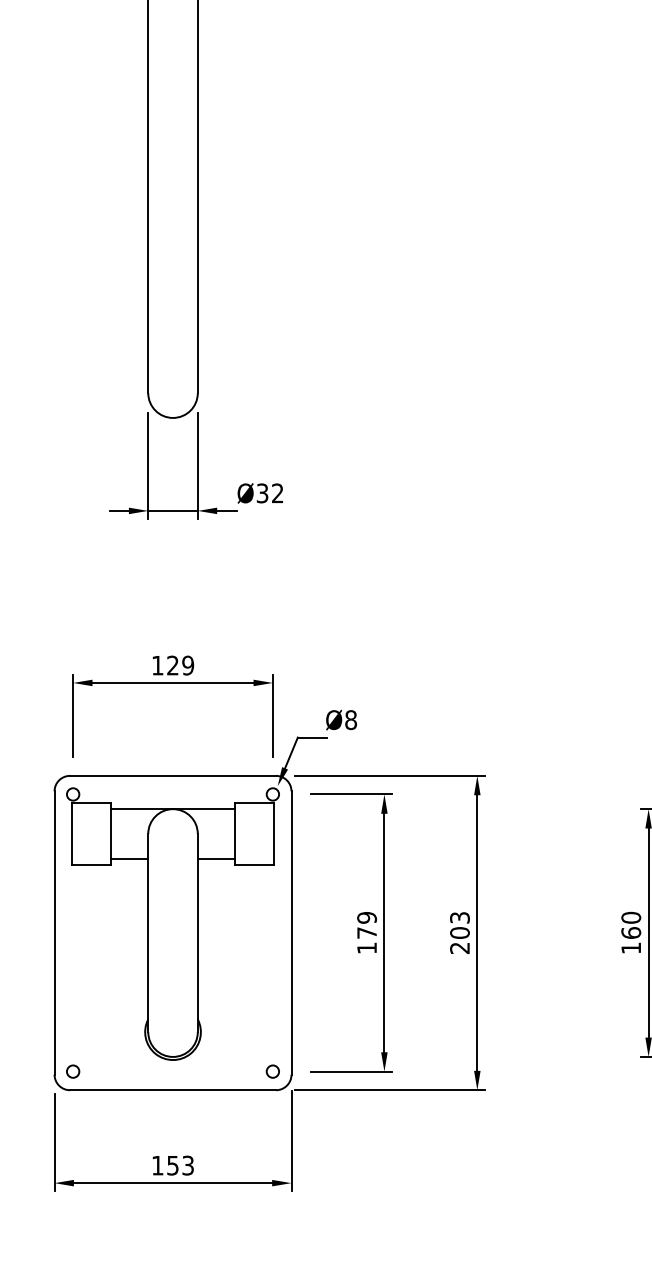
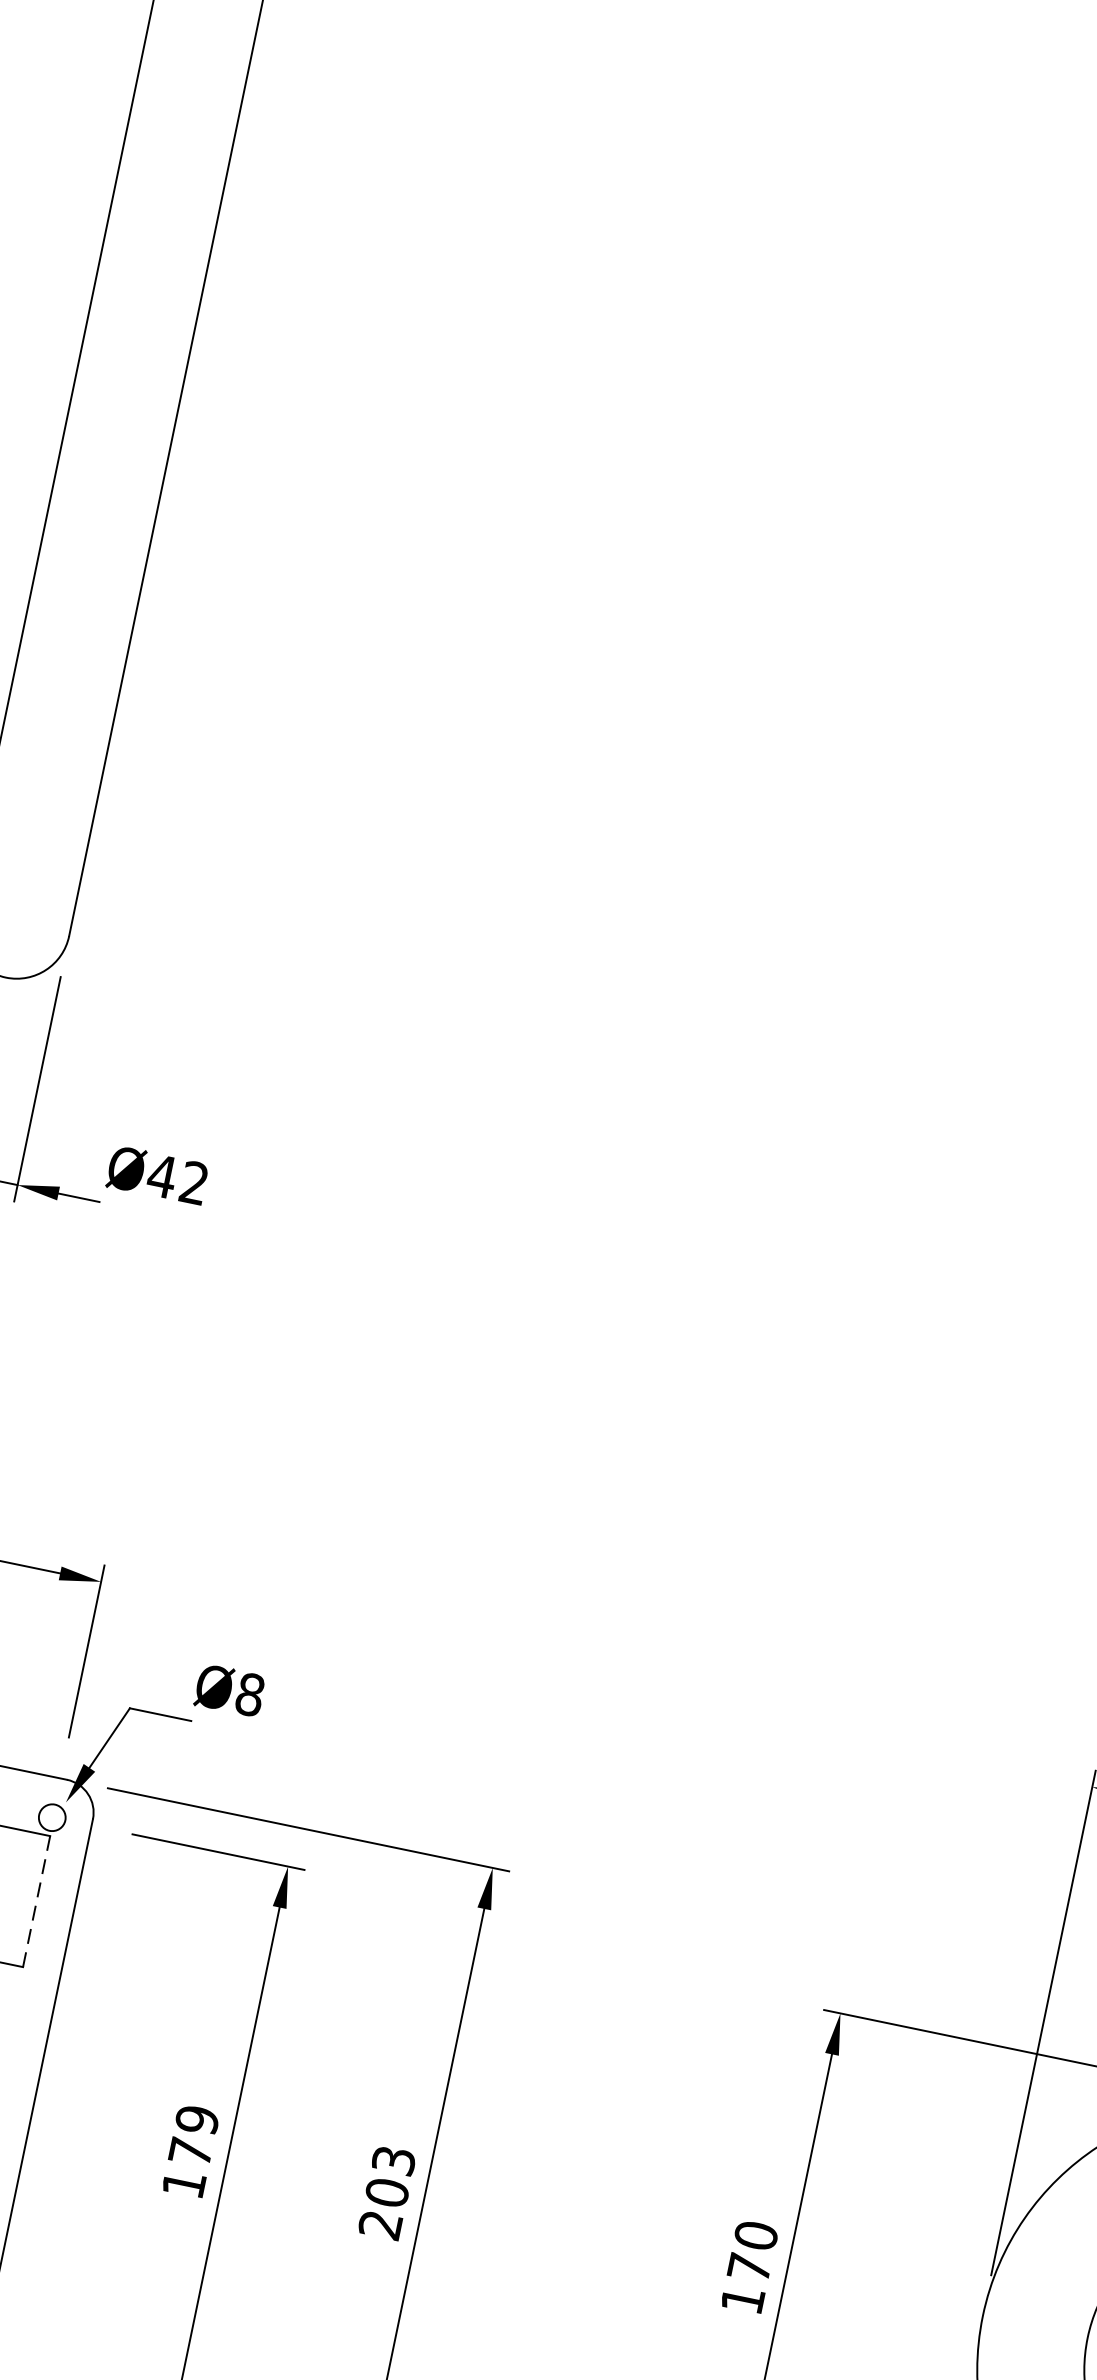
text: (262, 493) -> (162, 1176), Ø32 -> Ø42
line: (273, 833) -> (36, 1900), solid -> dashed
text: (631, 932) -> (750, 2266), 160 -> 170

